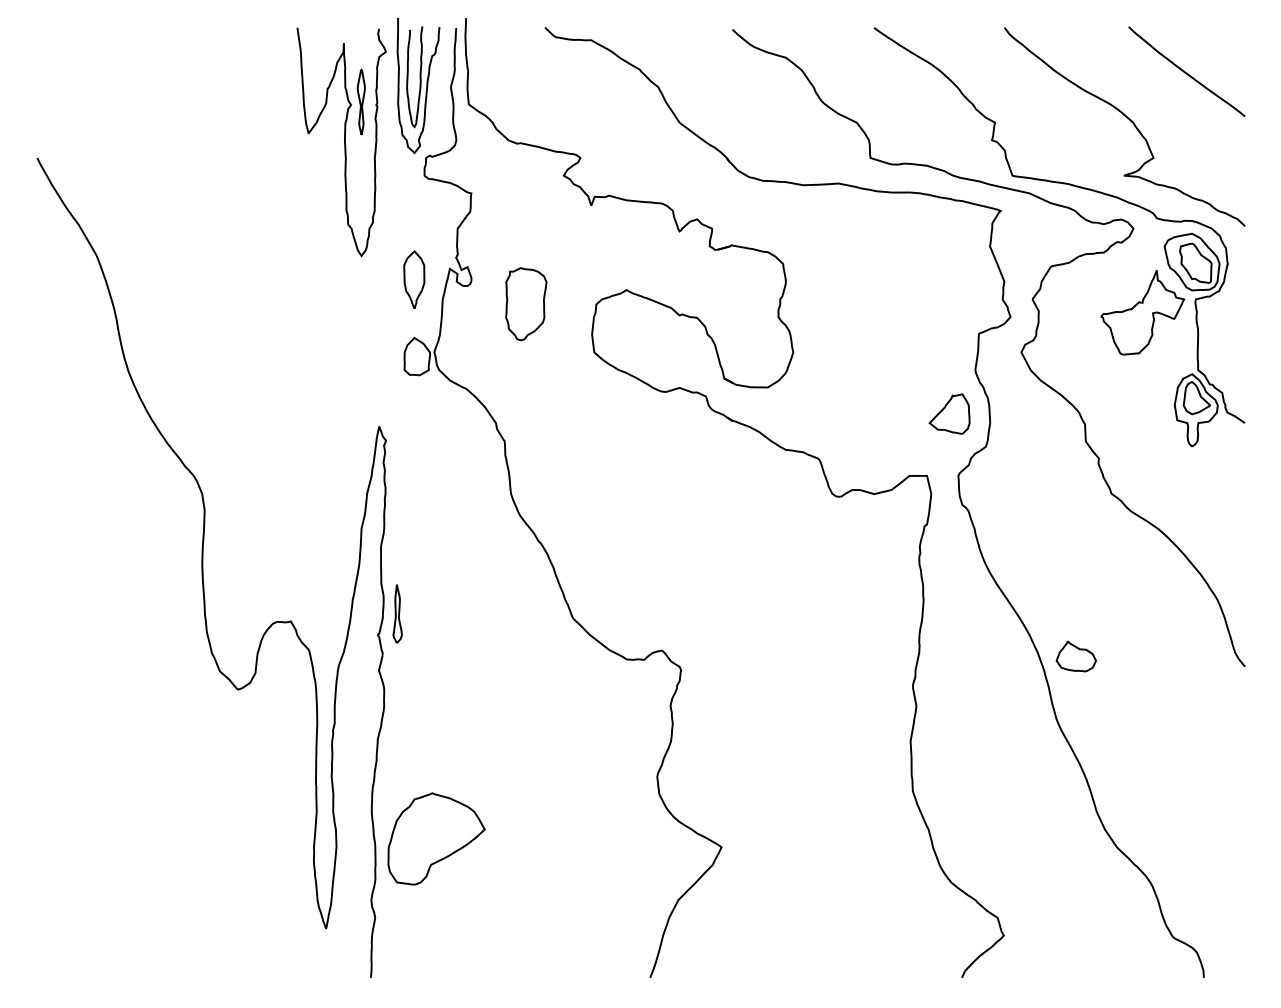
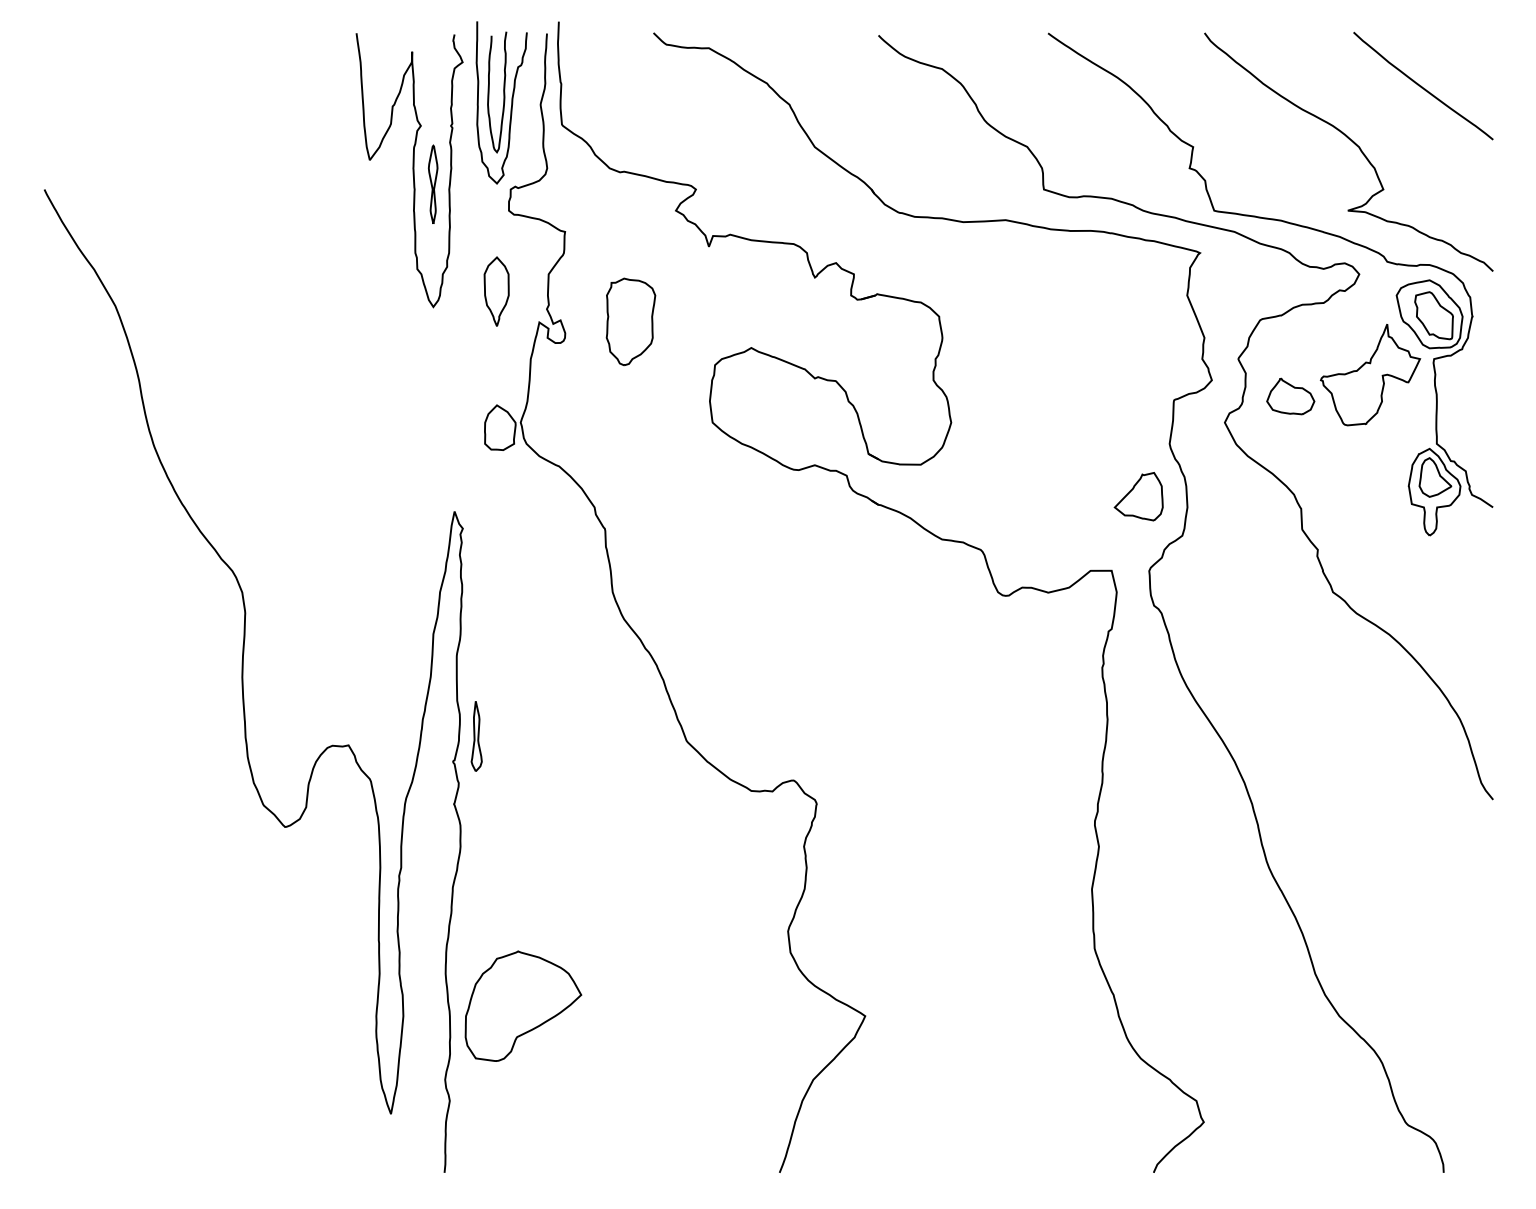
part: (361, 101) -> (433, 183), moved
part: (414, 279) -> (496, 291), moved
part: (525, 303) -> (630, 321), moved
part: (1076, 656) -> (1290, 396), moved

